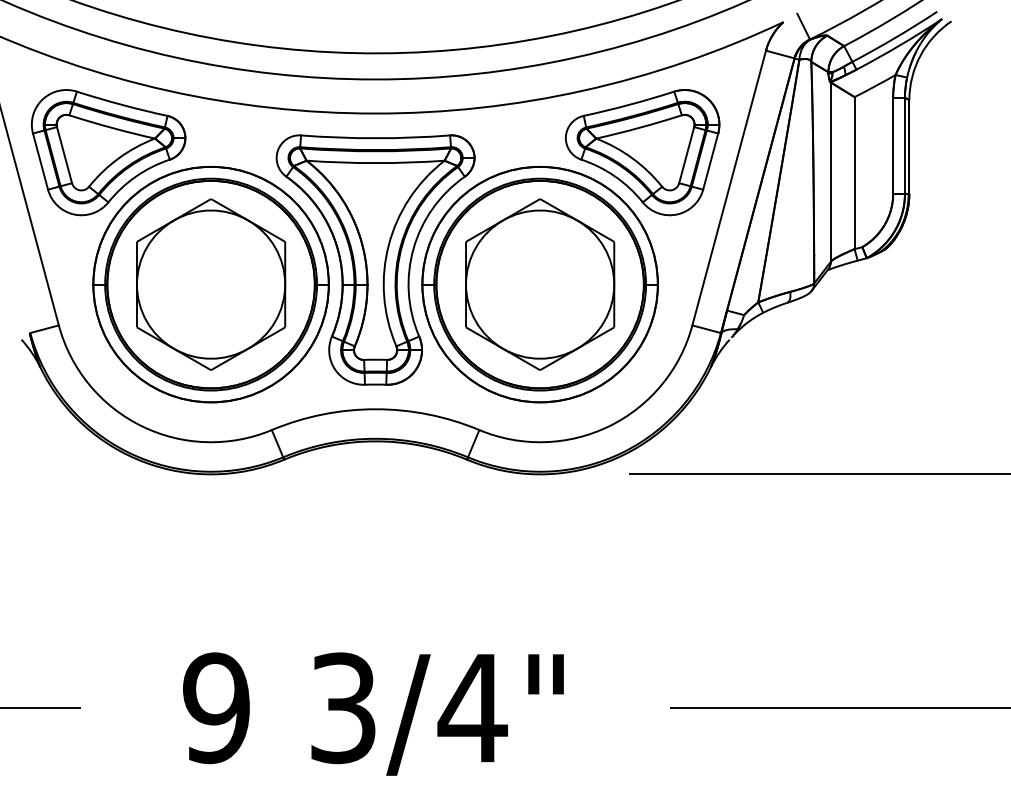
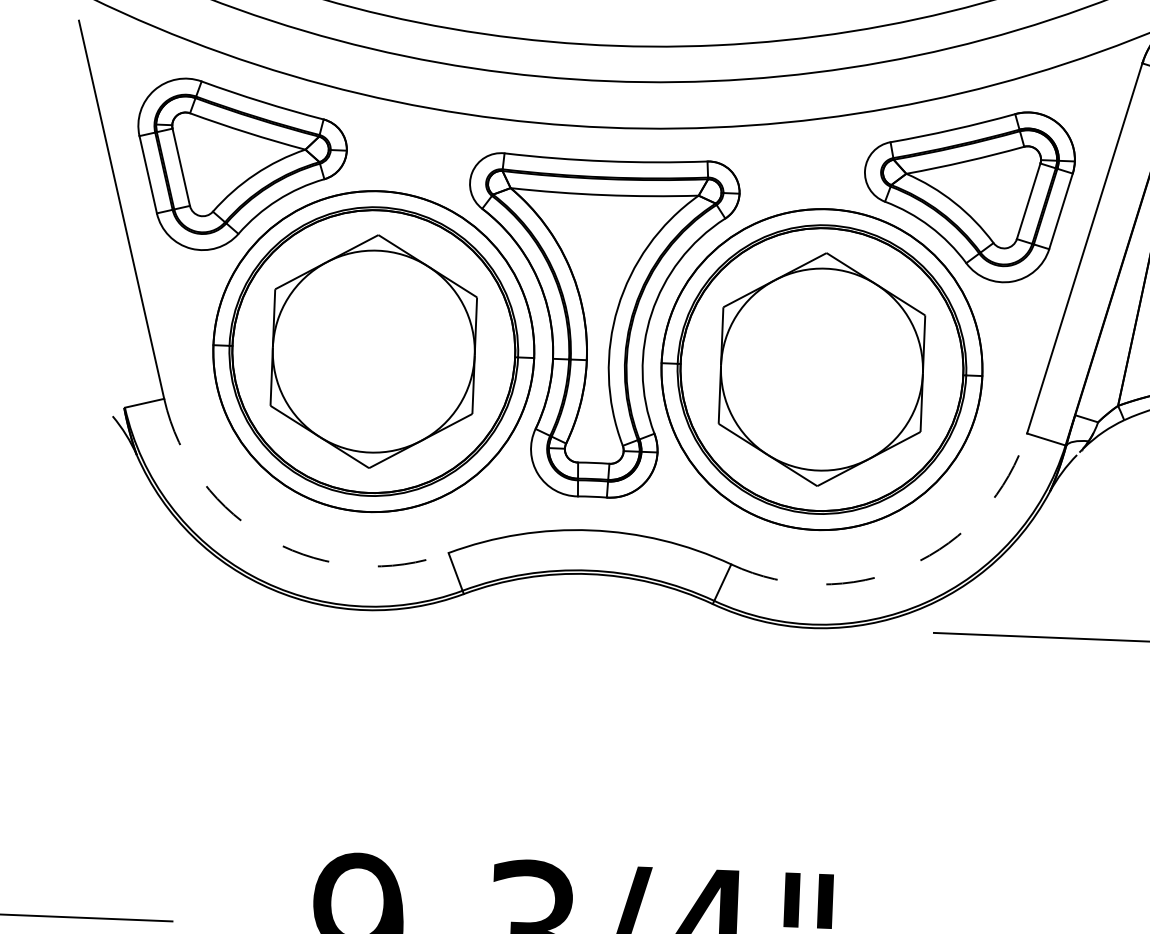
arc: (141, 426) -> (271, 541), solid -> dashed
arc: (609, 426) -> (908, 566), solid -> dashed

